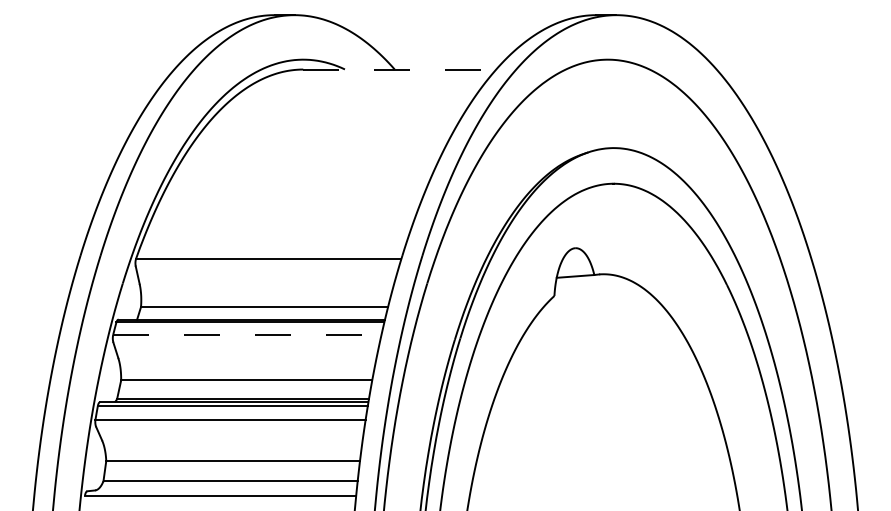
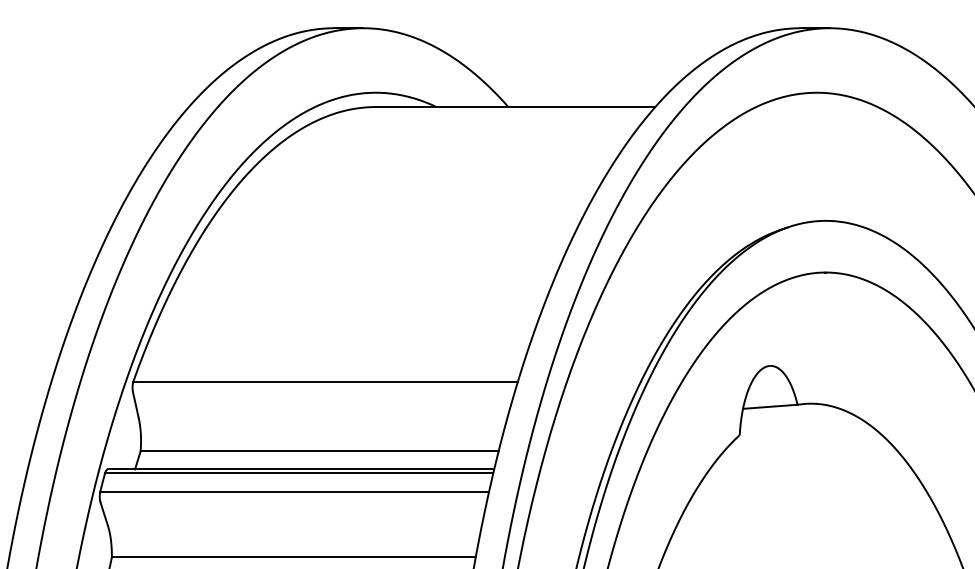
line: (399, 69) -> (515, 106), dashed -> solid
line: (247, 335) -> (294, 492), dashed -> solid

